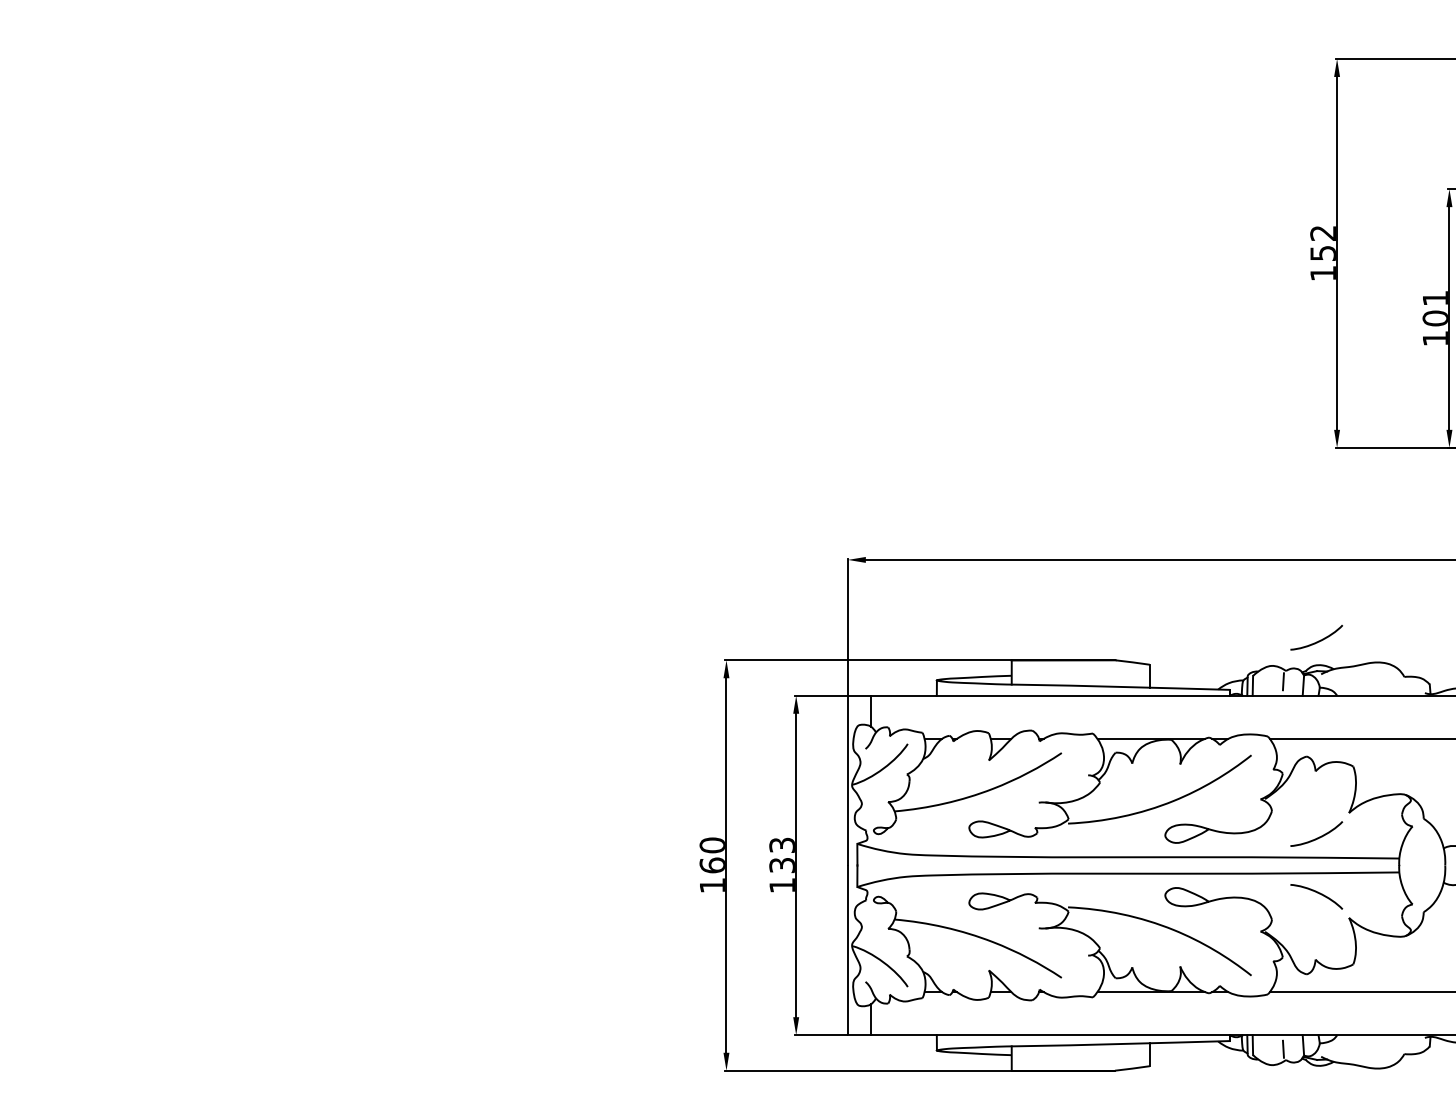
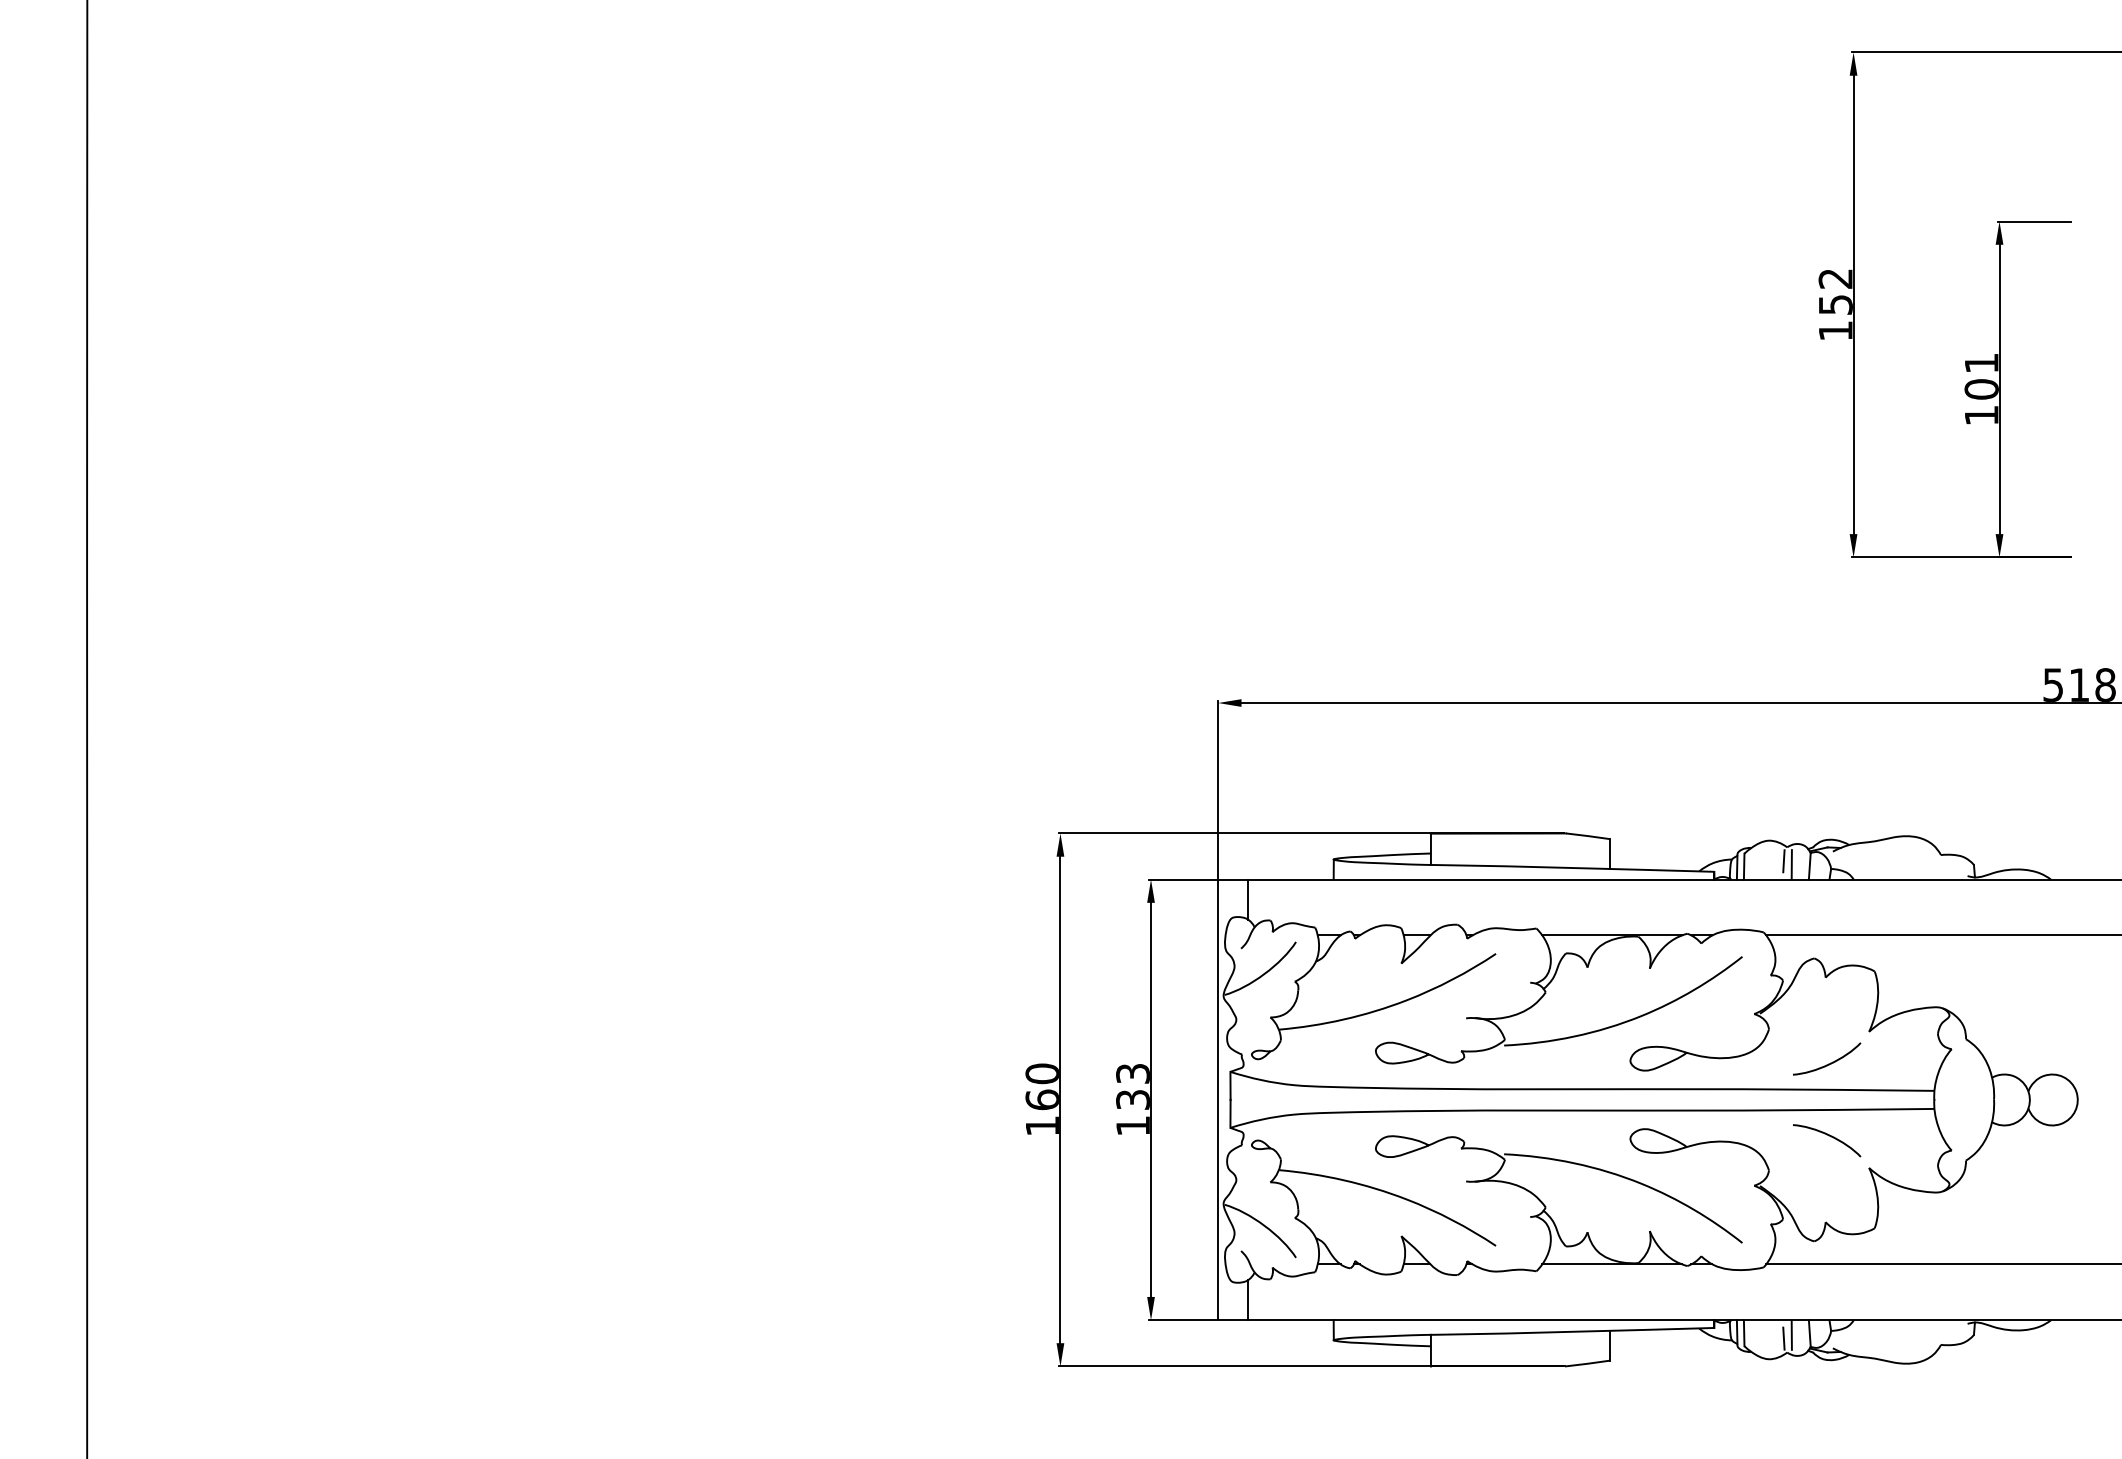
curve: (1319, 640) -> (1830, 807), removed
line: (1289, 684) -> (1791, 864), added
line: (1289, 1046) -> (1791, 1334), added

